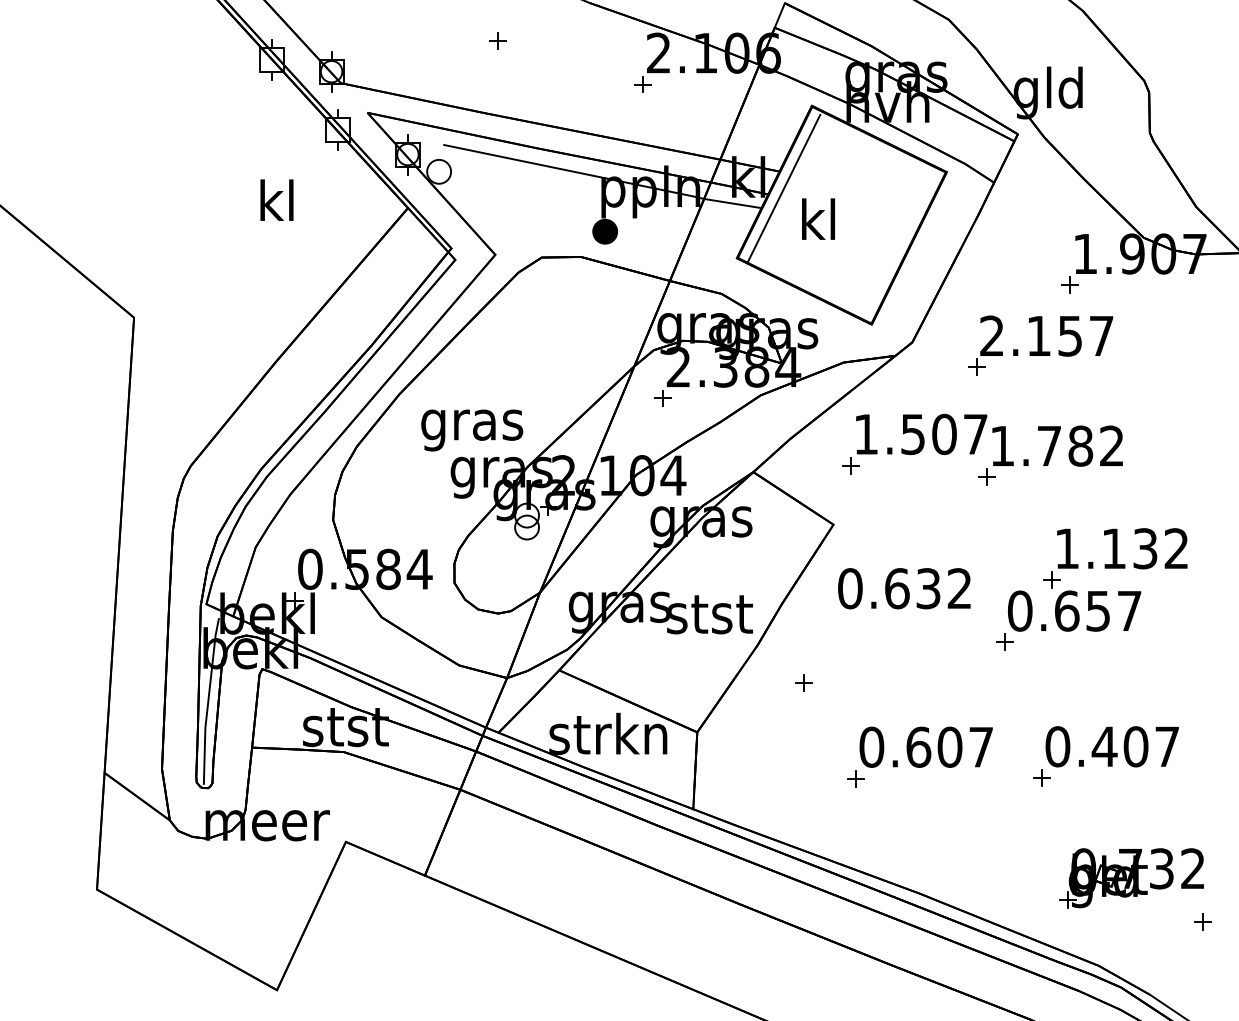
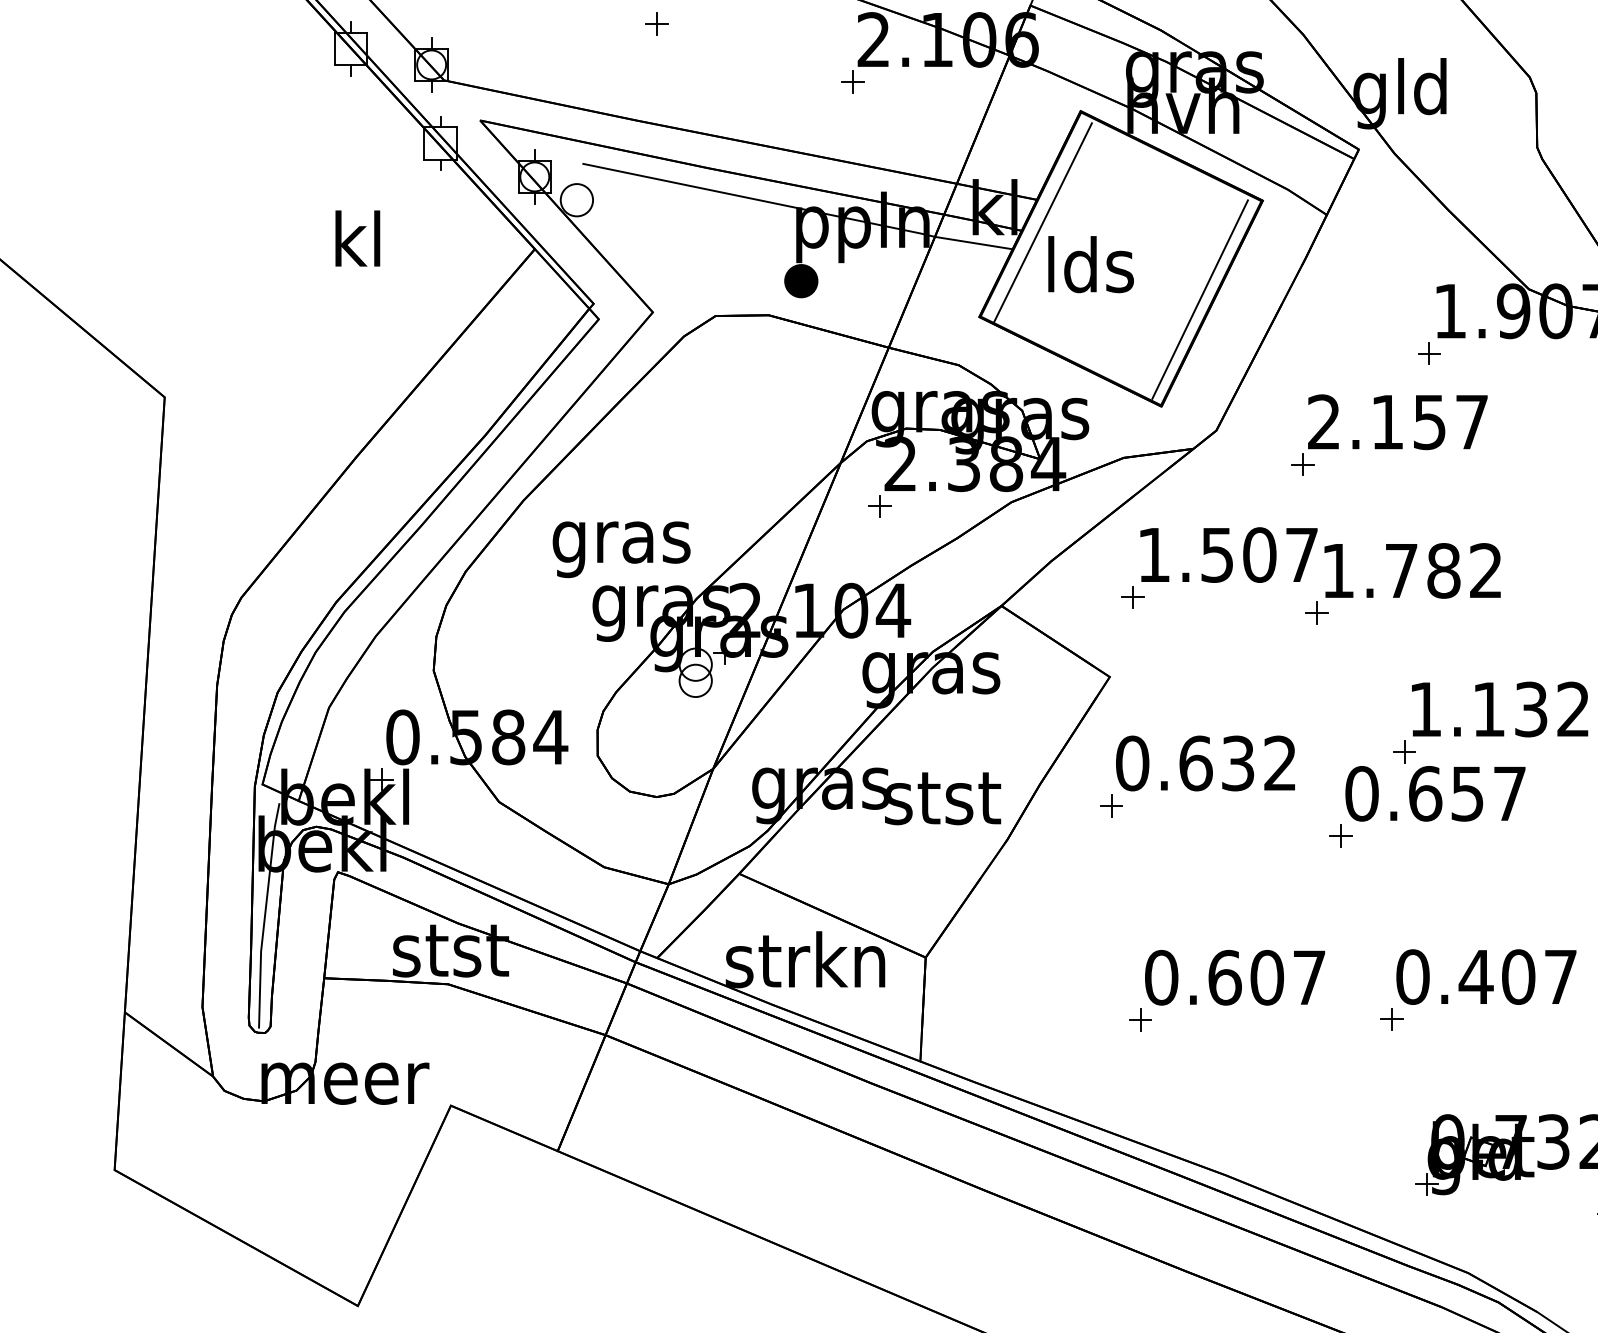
text: (819, 219) -> (1090, 264), kl -> lds
line: (900, 244) -> (1200, 298), added
part: (803, 682) -> (1111, 805), moved

